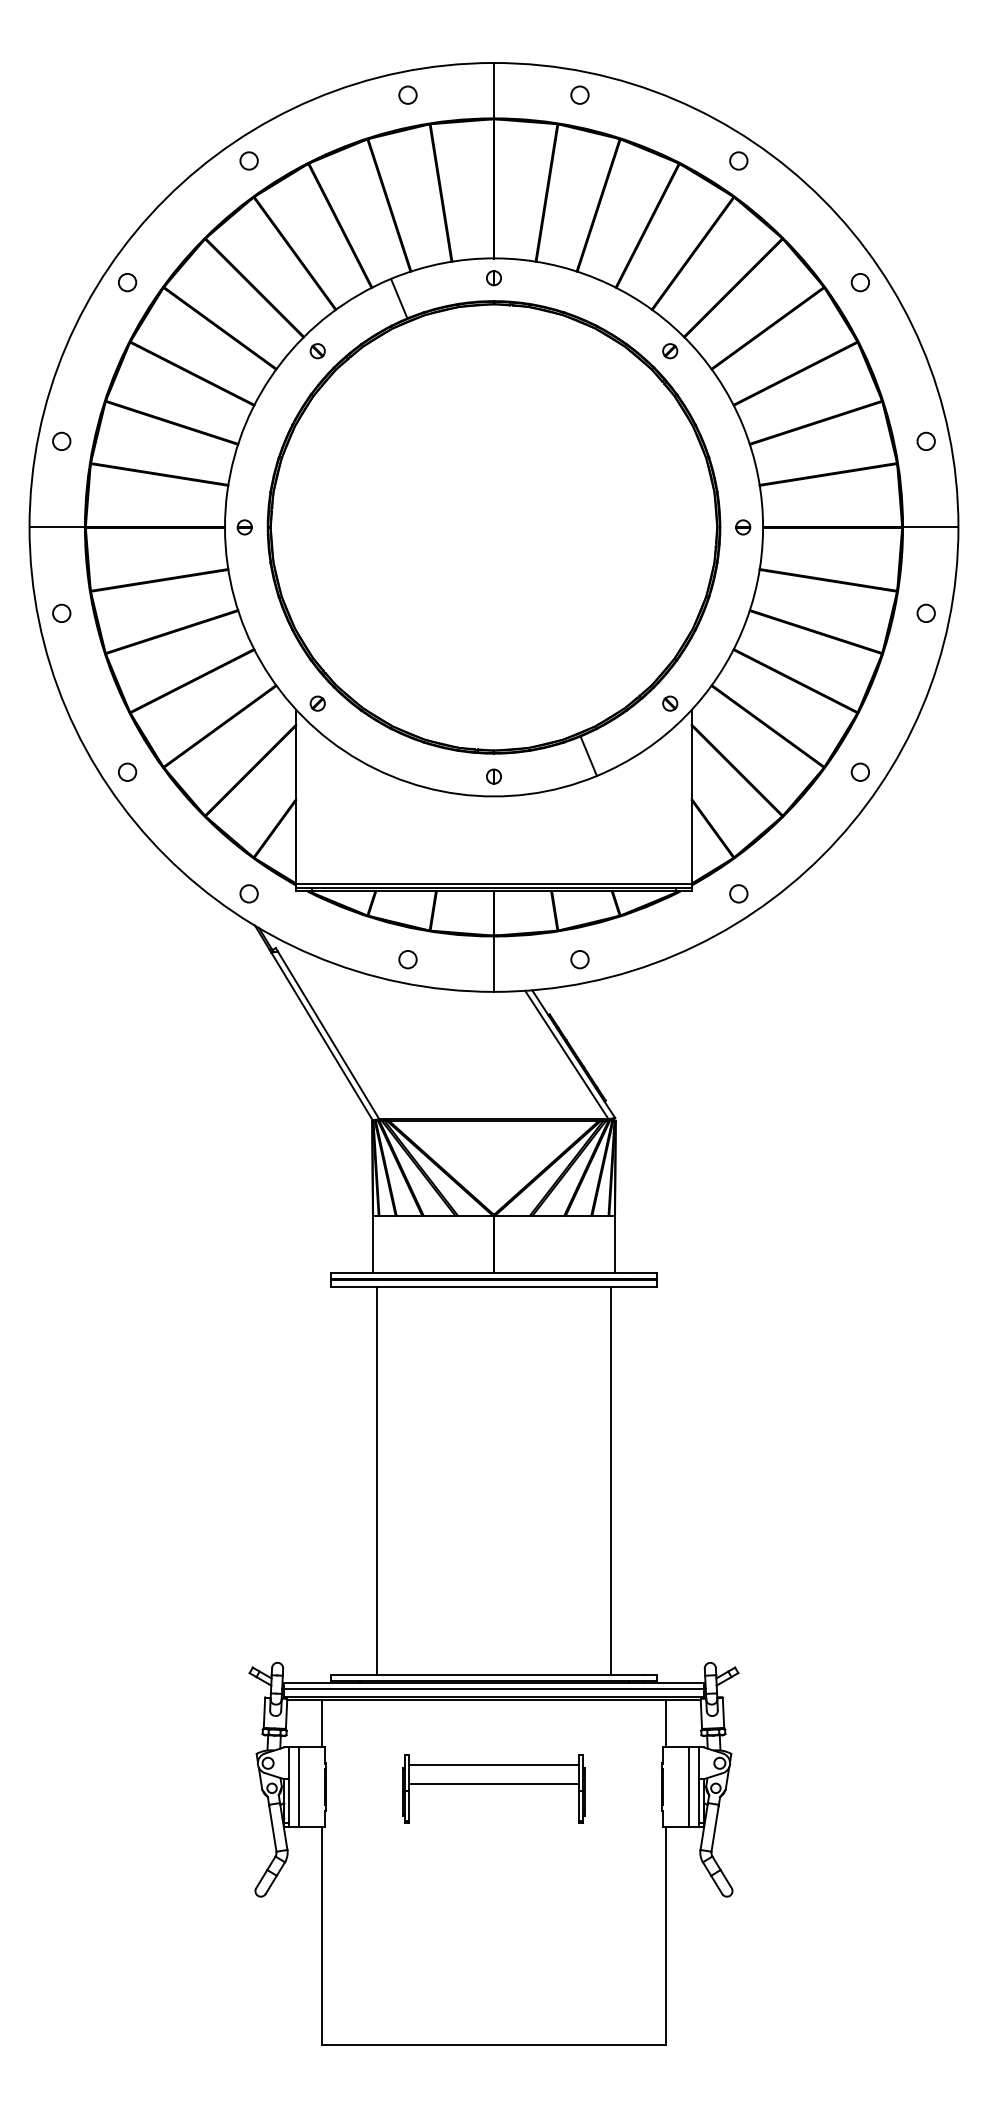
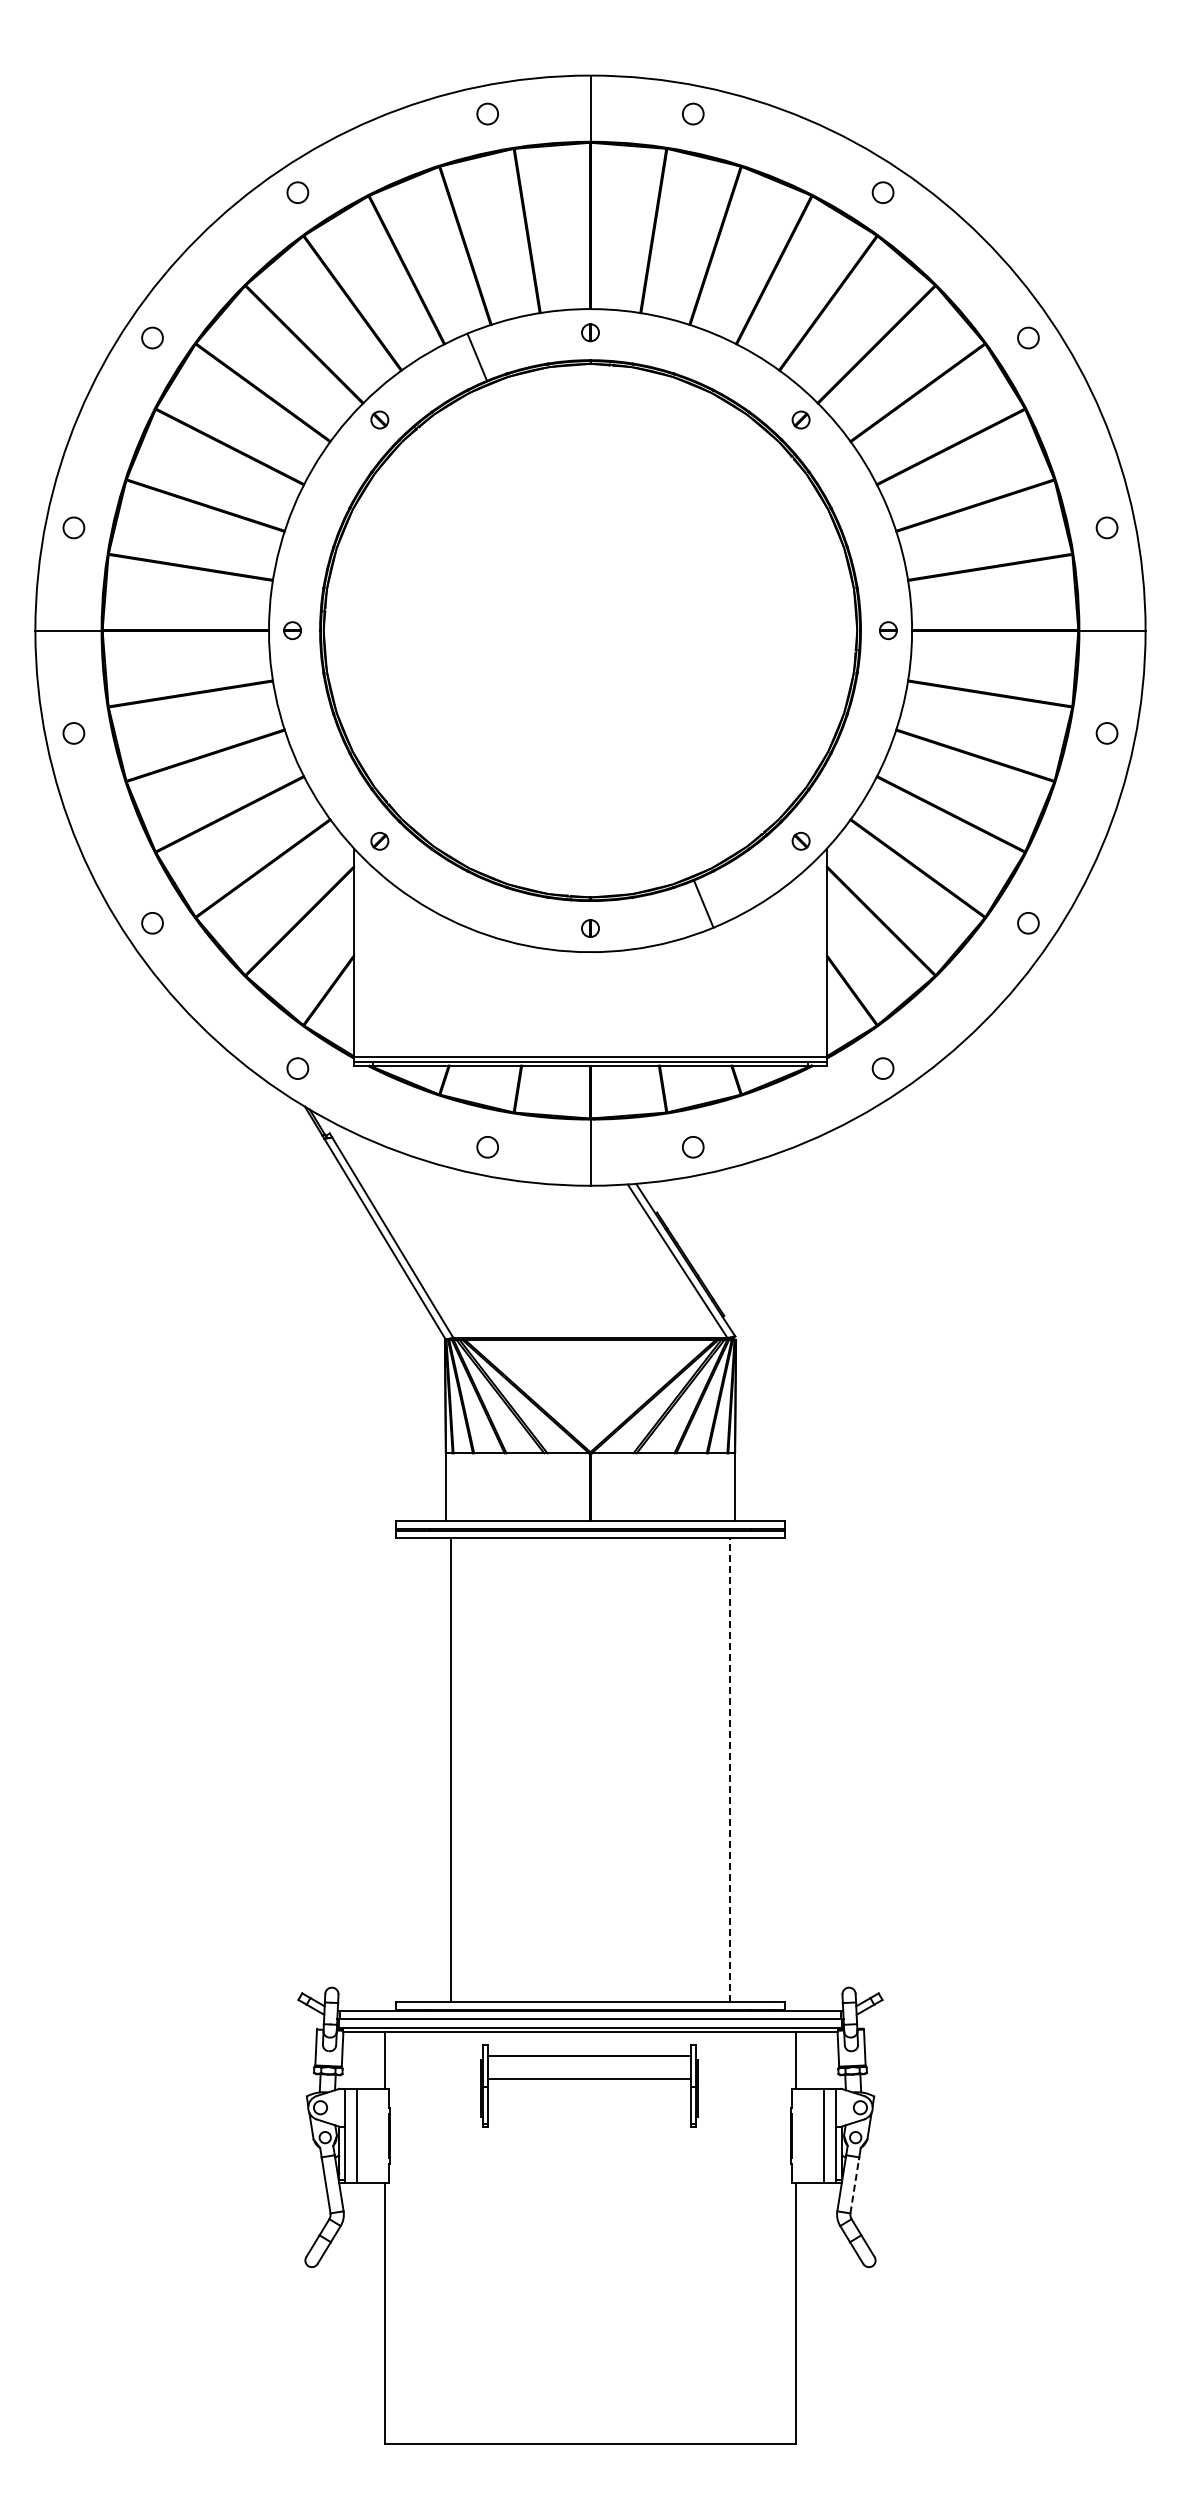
line: (611, 1480) -> (730, 1769), solid -> dashed
part: (494, 1789) -> (589, 2085), moved
line: (714, 1827) -> (854, 2184), solid -> dashed

